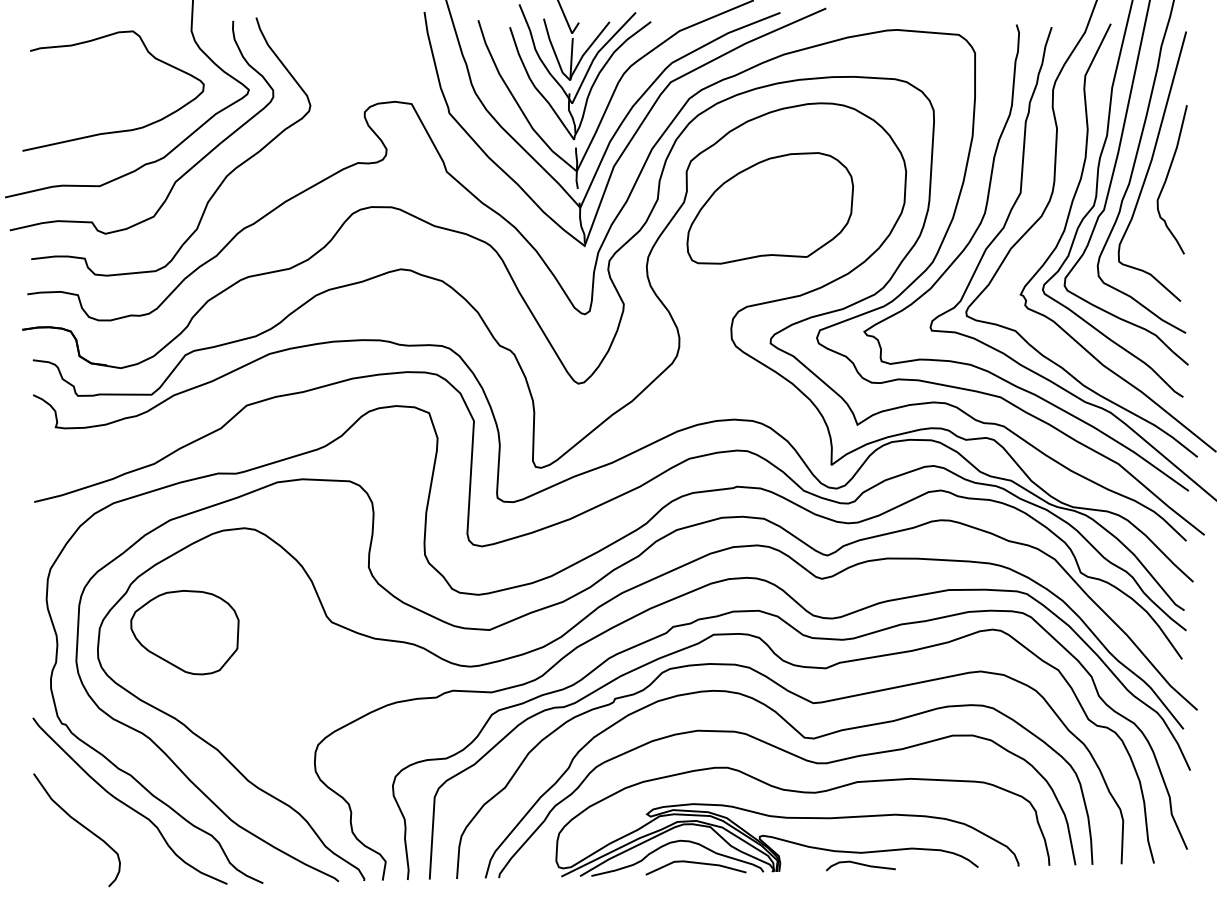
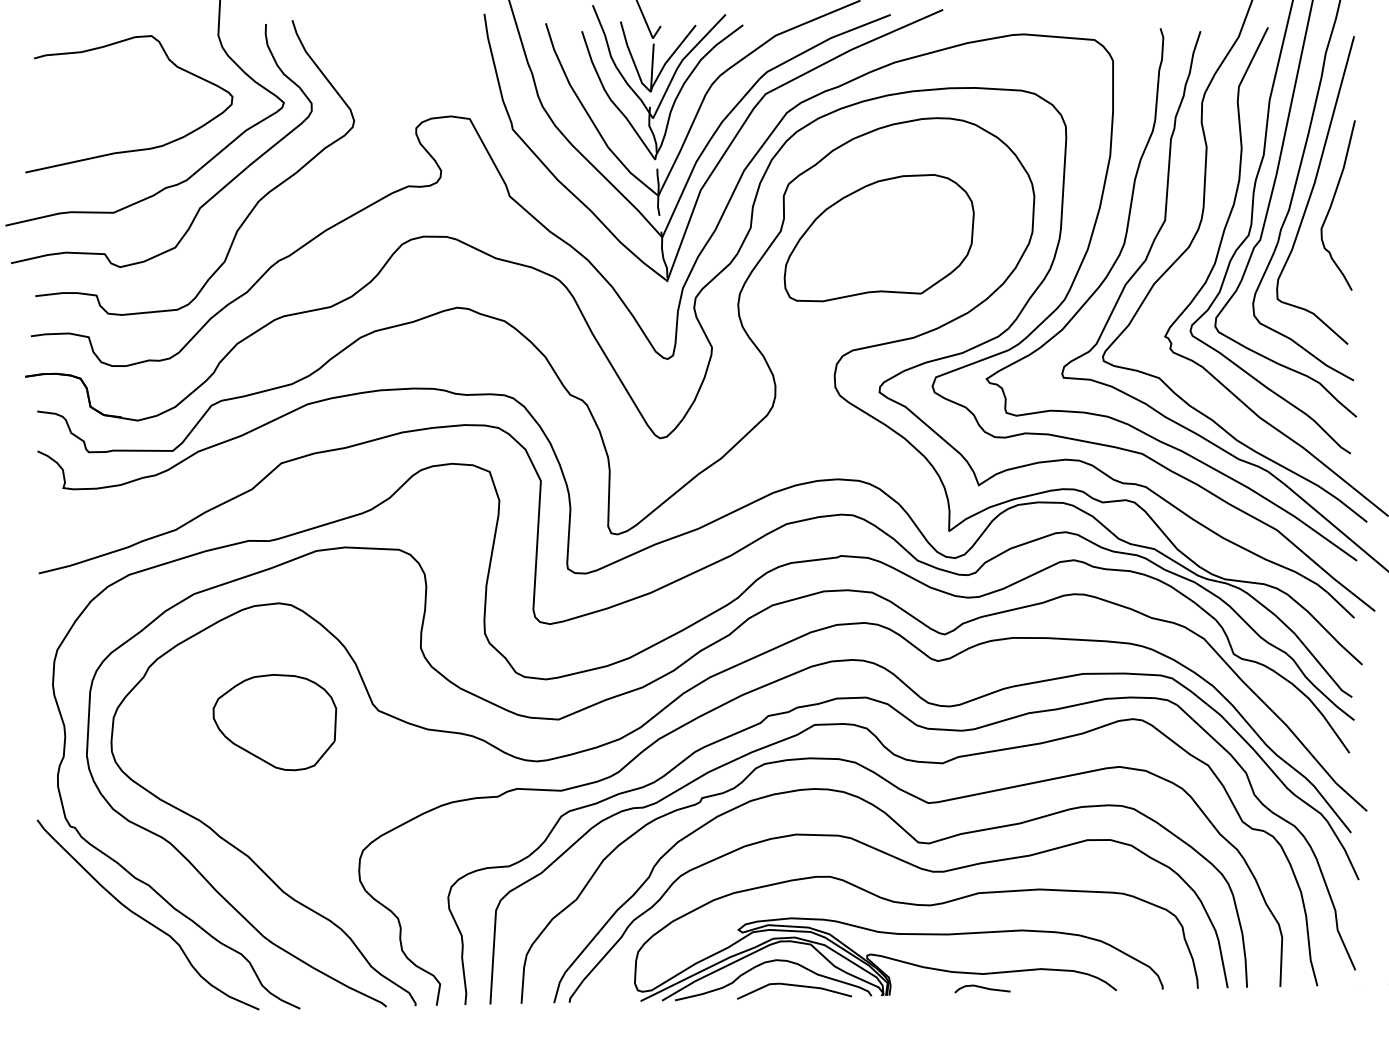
part: (184, 632) -> (274, 722), moved
part: (80, 825) -> (91, 942), removed
part: (860, 865) -> (982, 988), size x0.7

